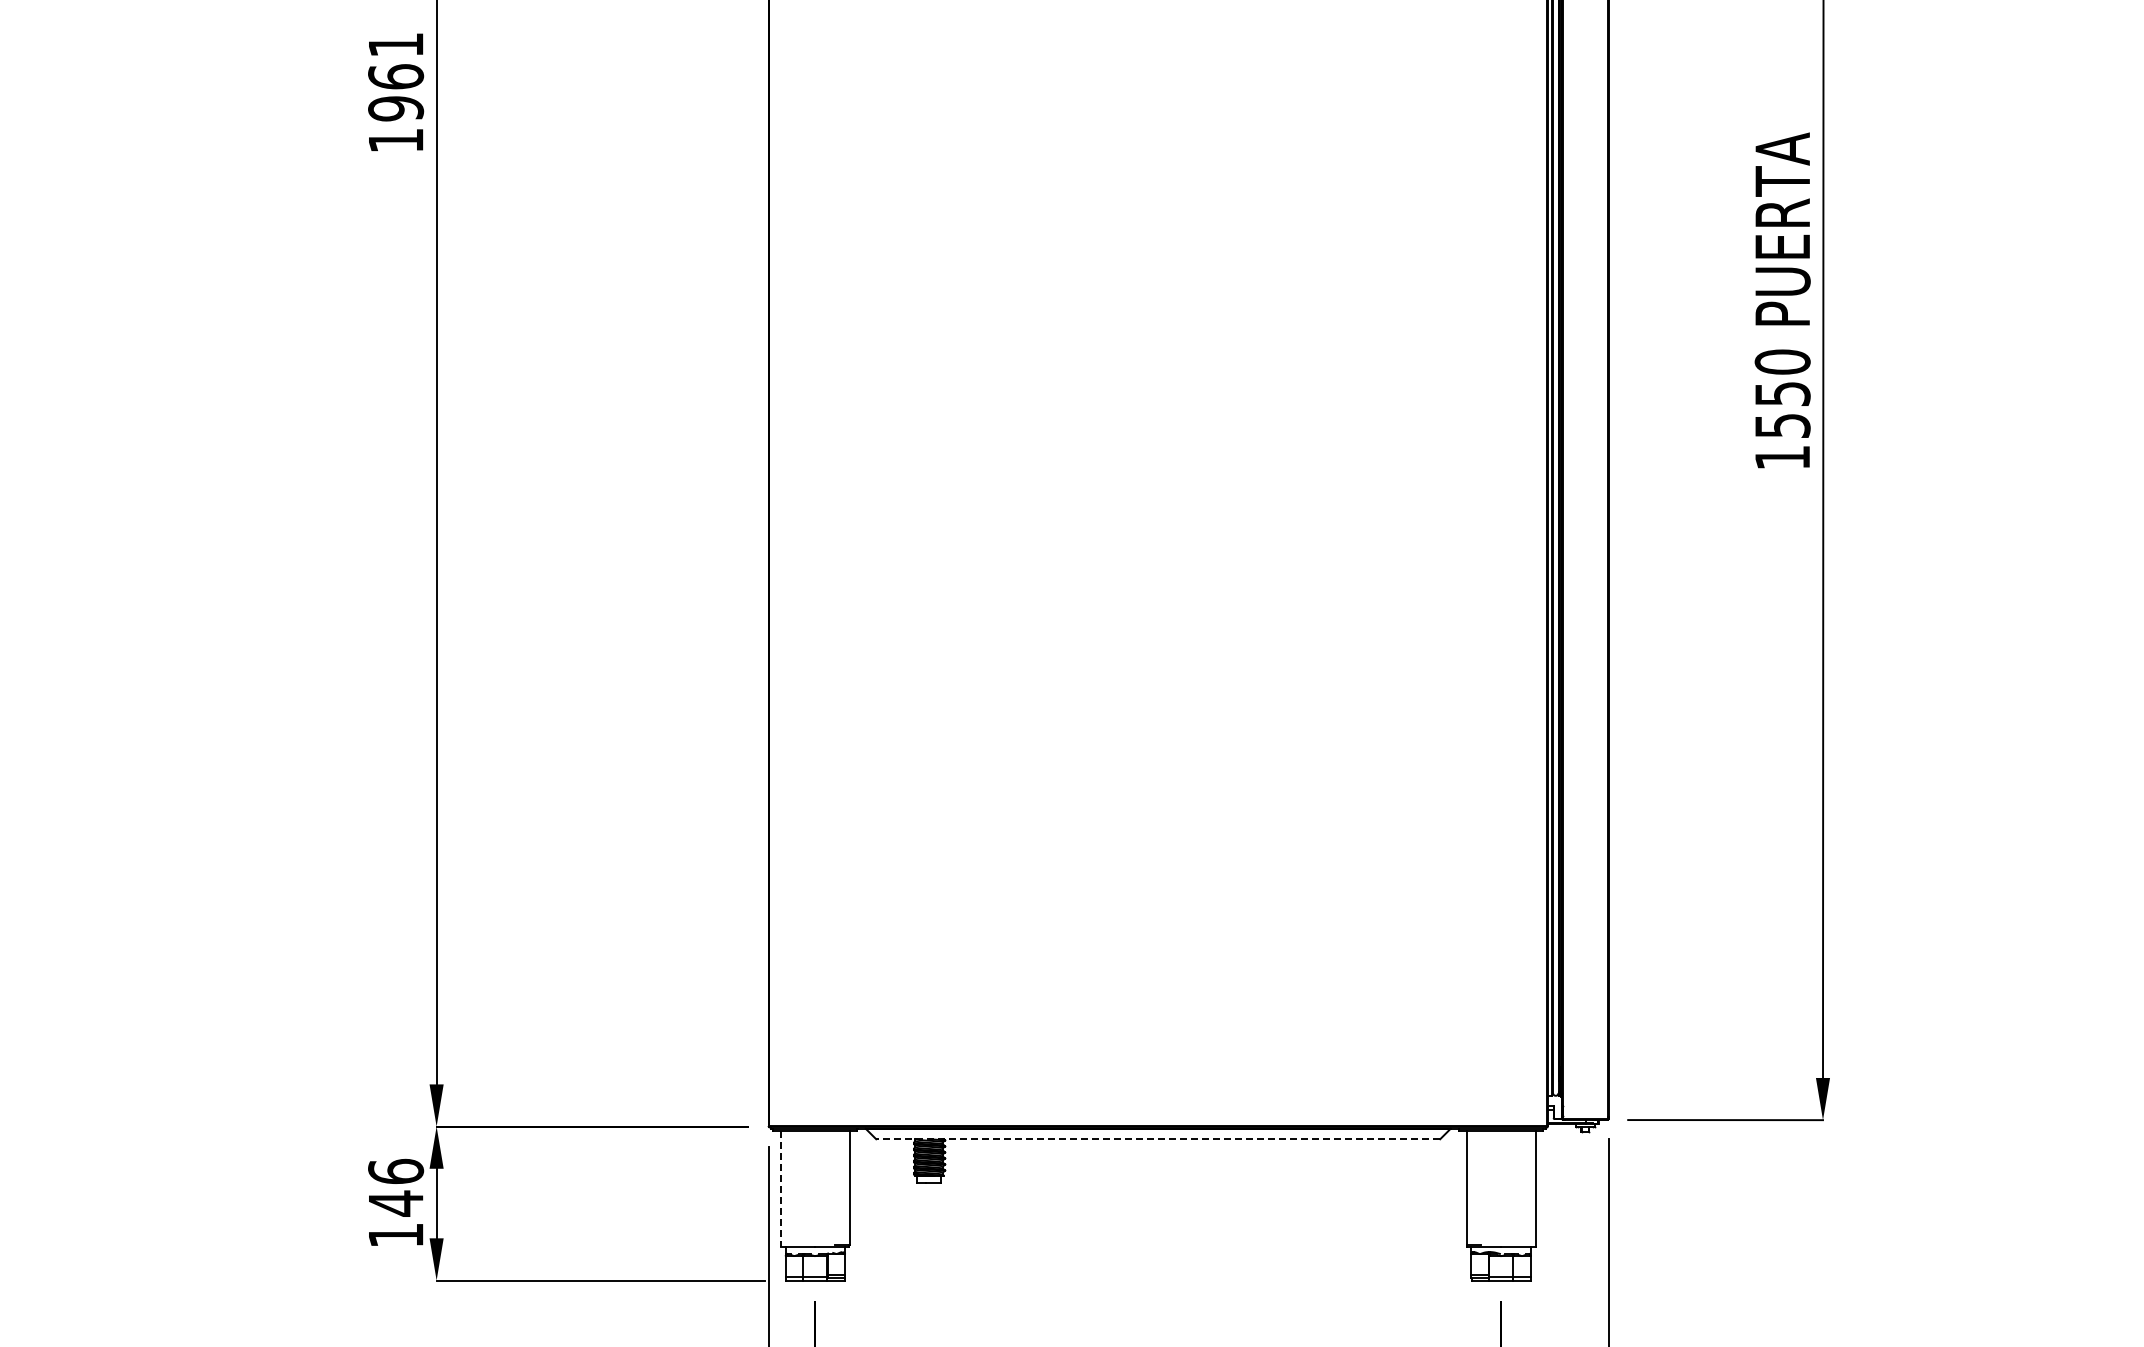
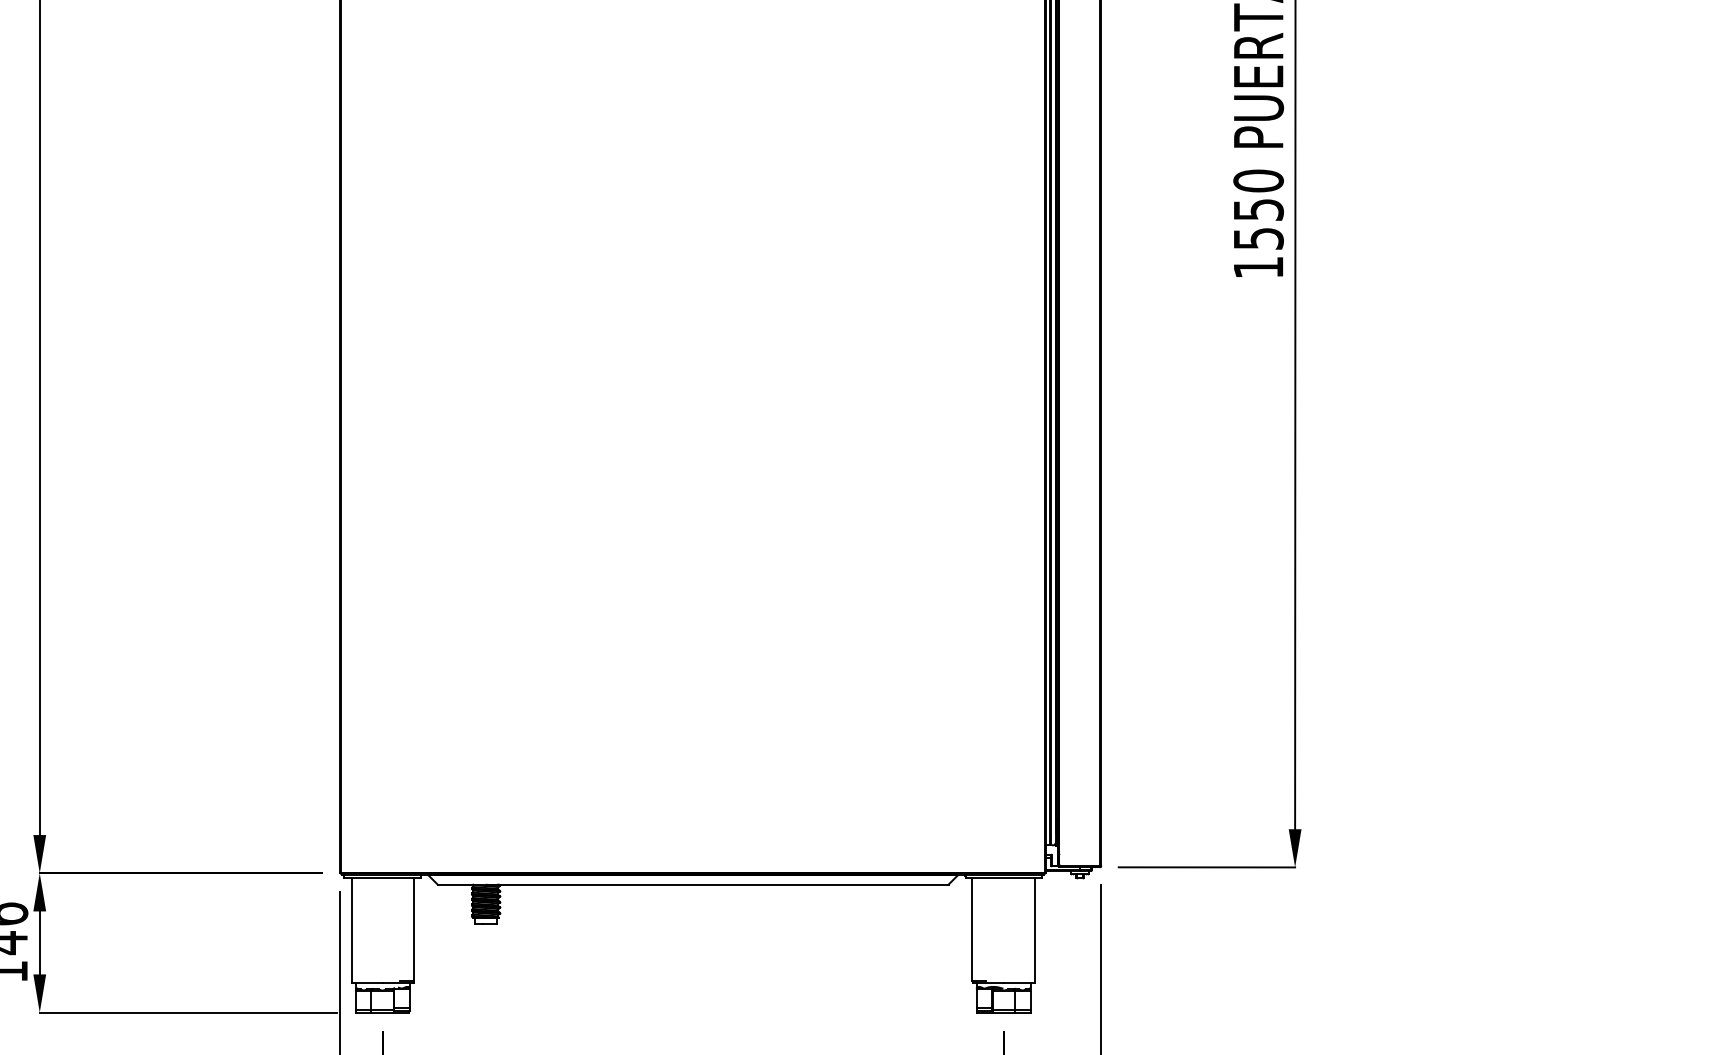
line: (1158, 1139) -> (693, 884), dashed -> solid
line: (780, 1189) -> (351, 930), dashed -> solid

